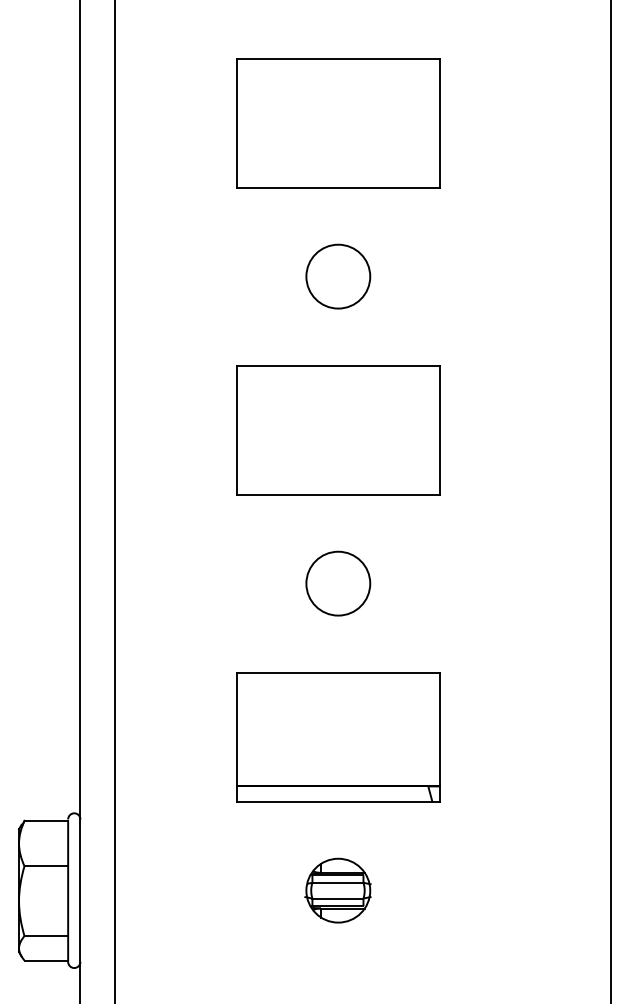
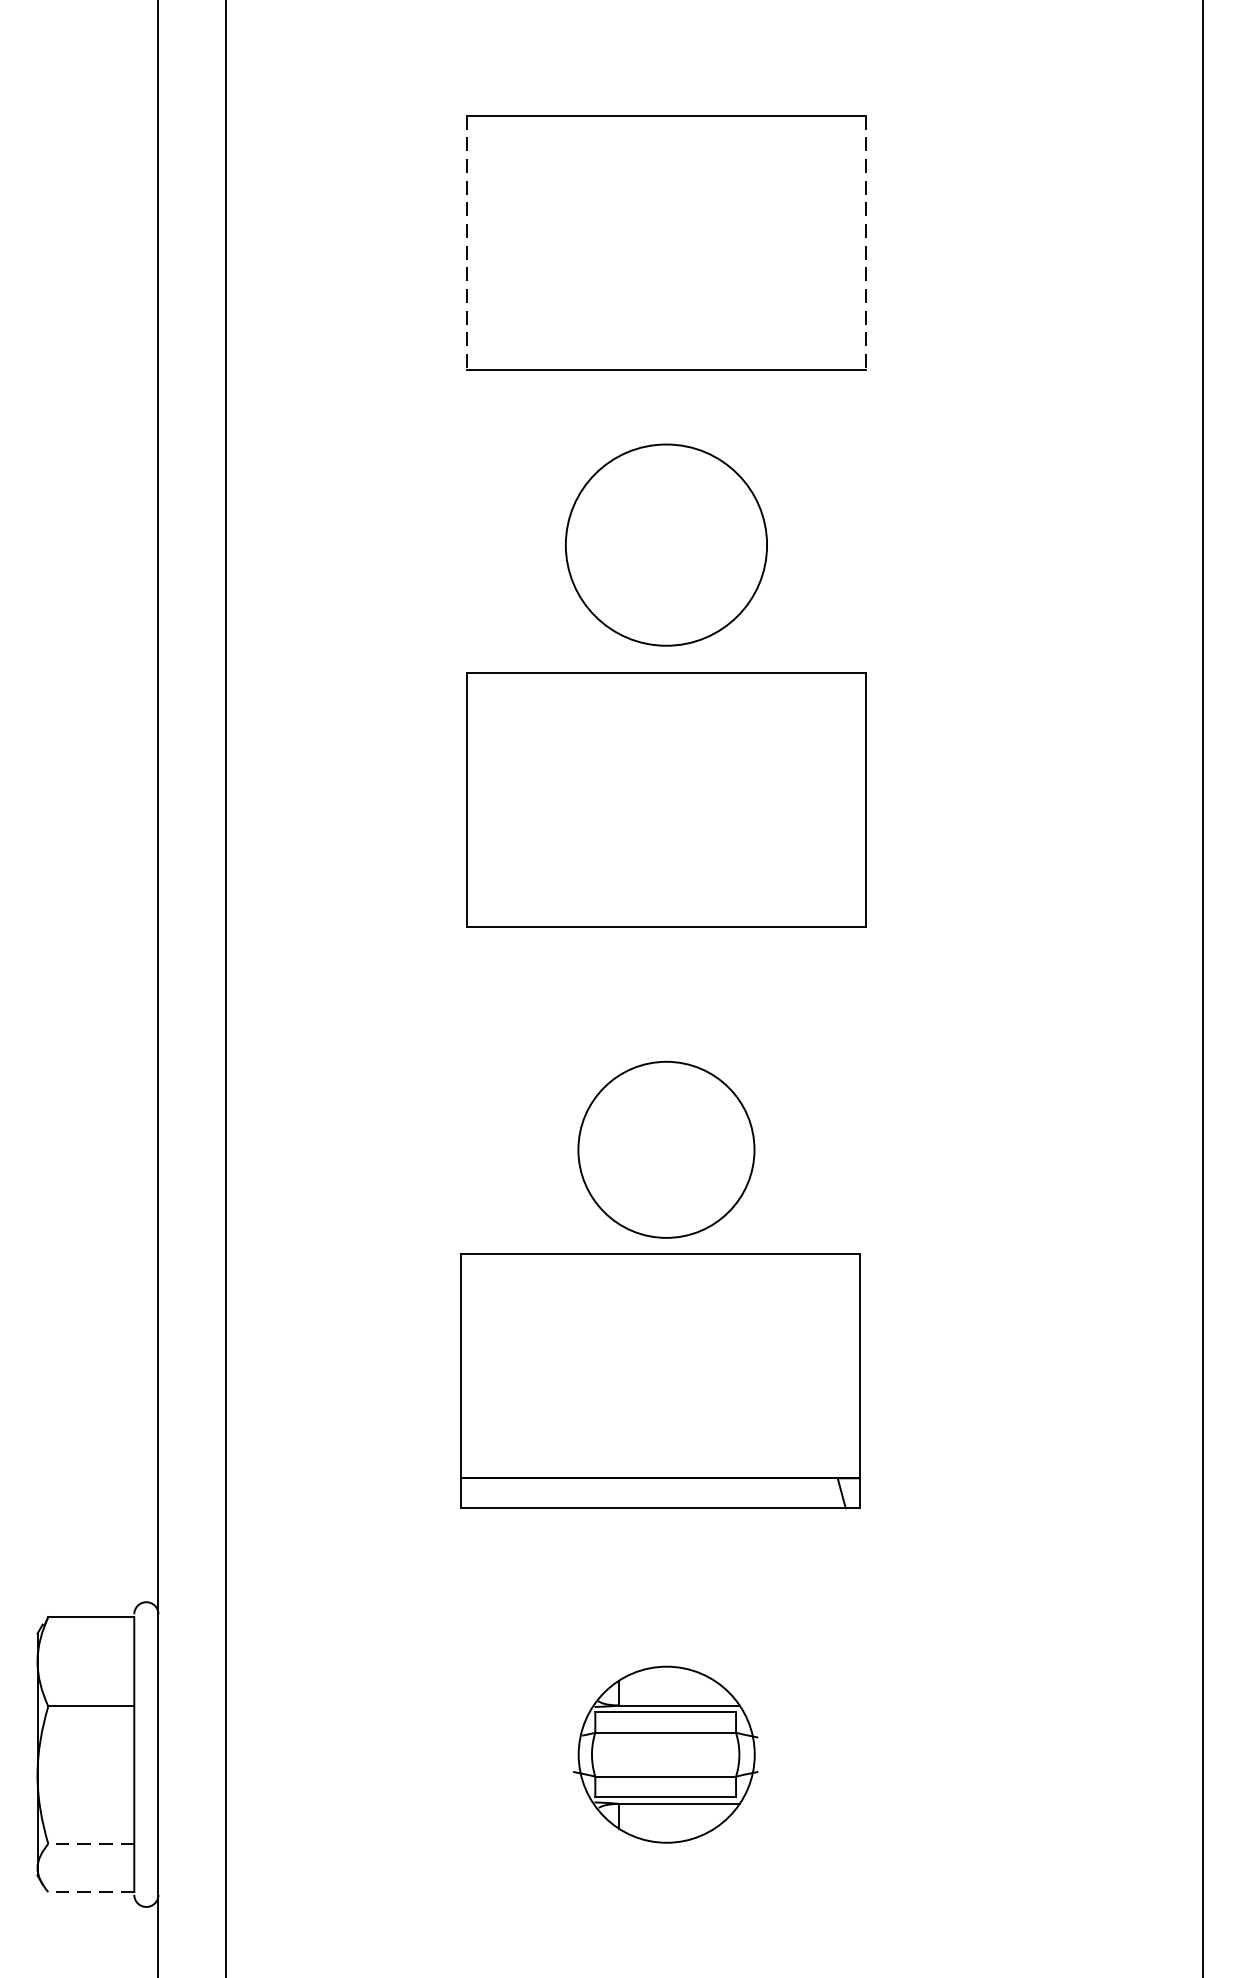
line: (237, 123) -> (467, 243), solid -> dashed
line: (439, 123) -> (865, 243), solid -> dashed
circle: (338, 276) -> (666, 544), size x1.6
part: (338, 430) -> (666, 800), moved
circle: (338, 583) -> (666, 1149), size x1.4
part: (338, 737) -> (660, 1381), moved
part: (337, 890) -> (664, 1754), size x1.4
line: (46, 936) -> (91, 1844), solid -> dashed
line: (46, 960) -> (91, 1892), solid -> dashed

